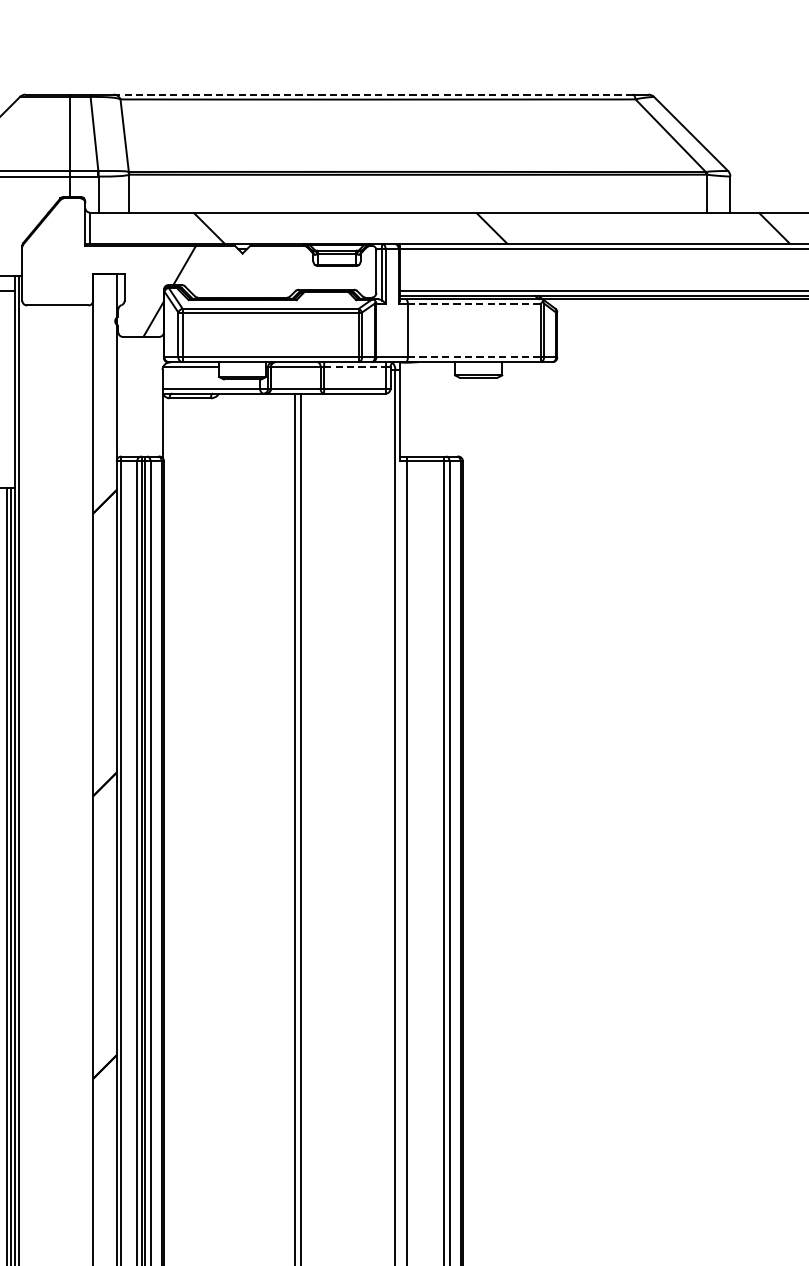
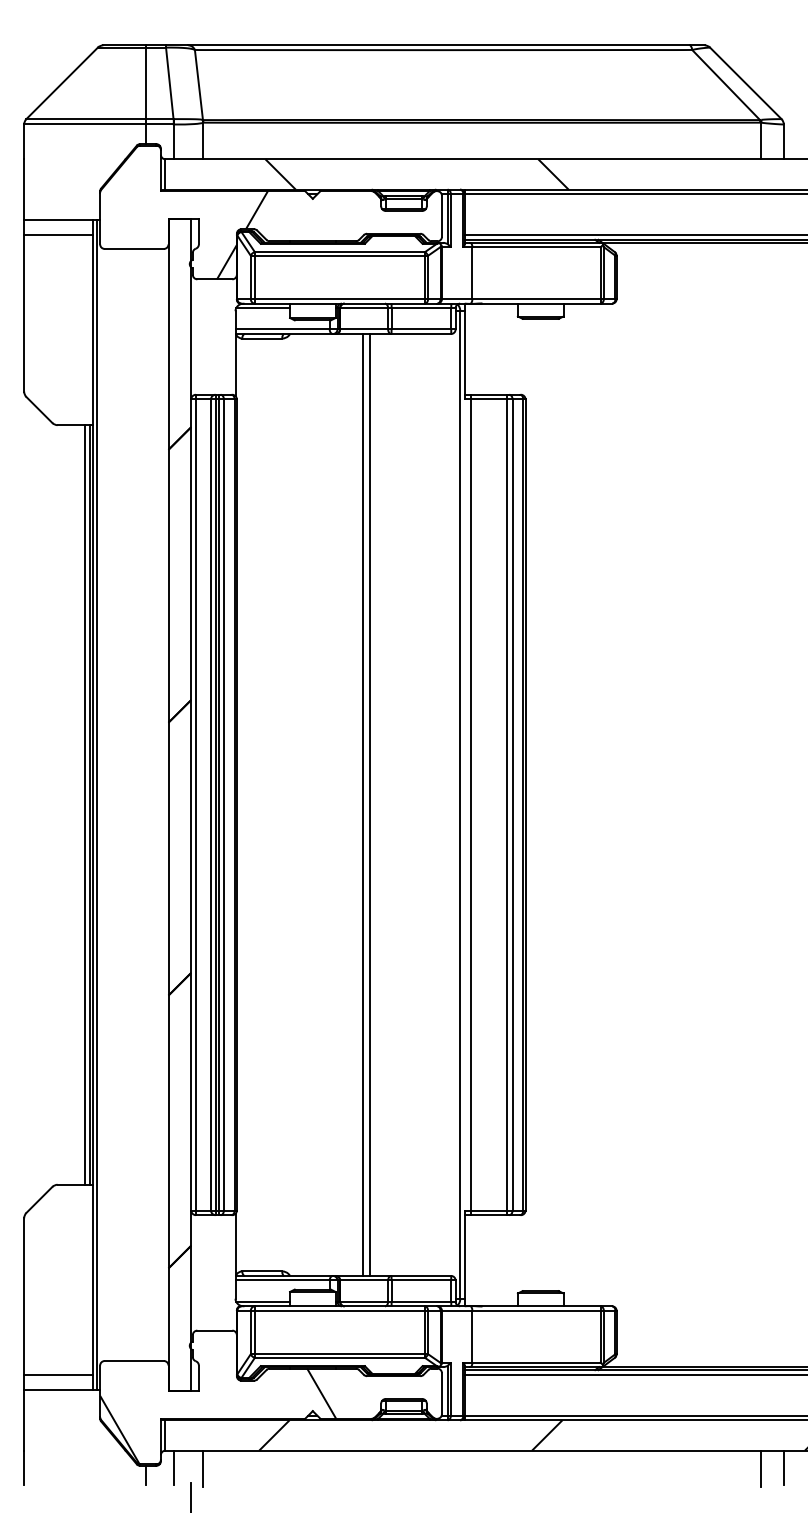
line: (373, 94) -> (439, 45), dashed -> solid
line: (474, 303) -> (536, 247), dashed -> solid
line: (473, 357) -> (535, 299), dashed -> solid
line: (355, 367) -> (421, 308), dashed -> solid

